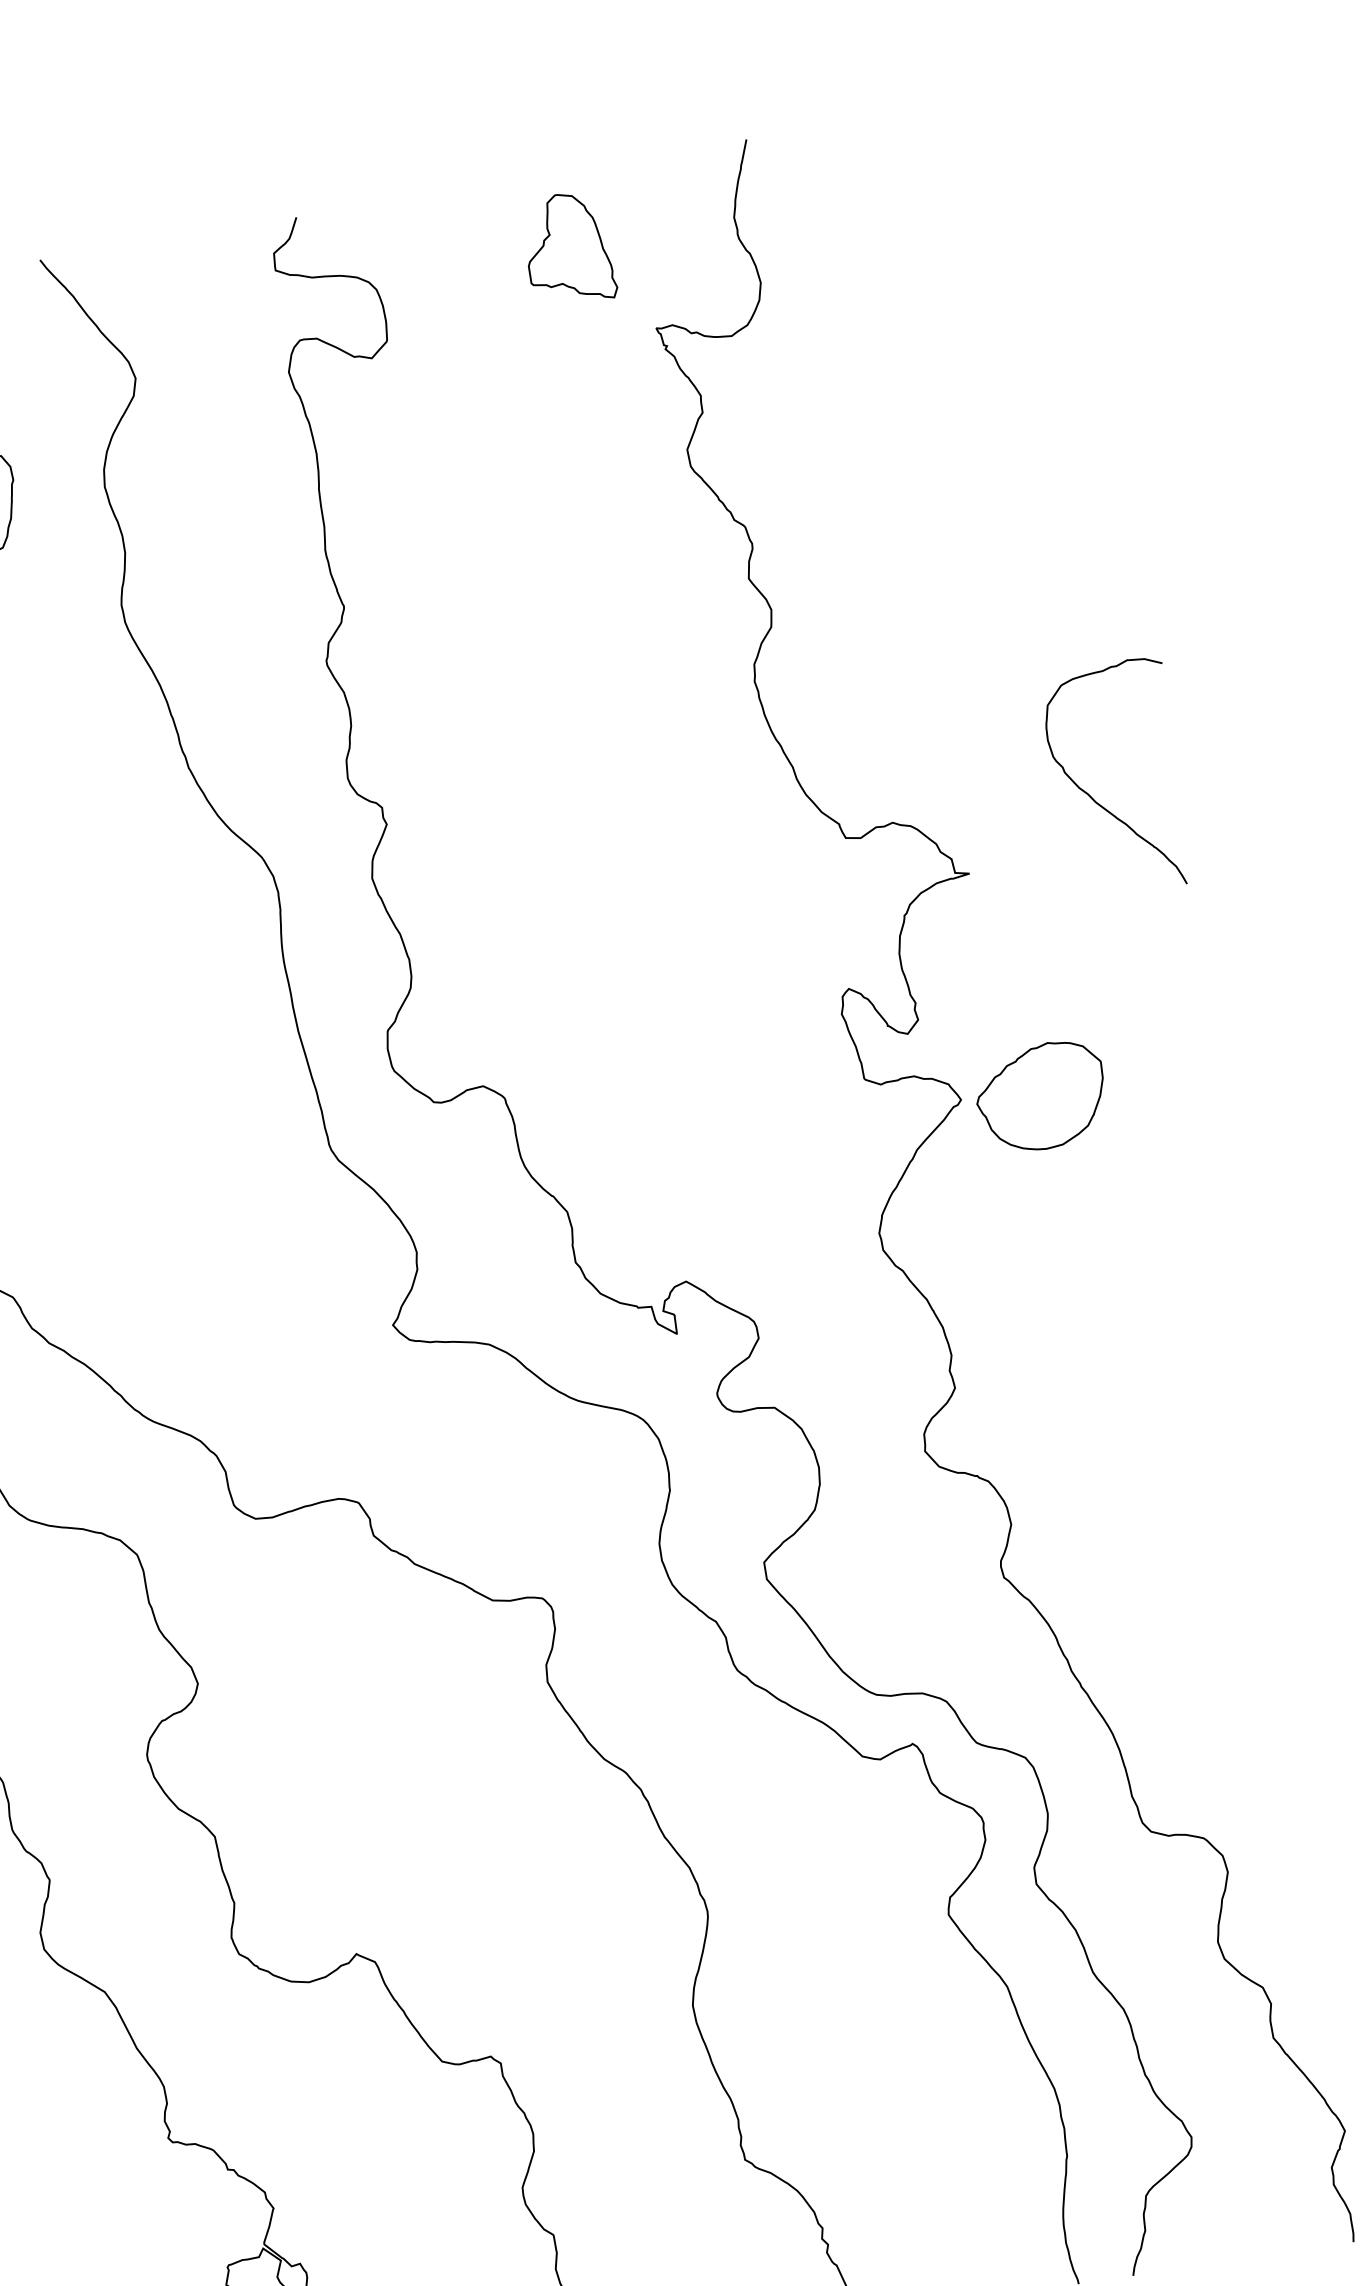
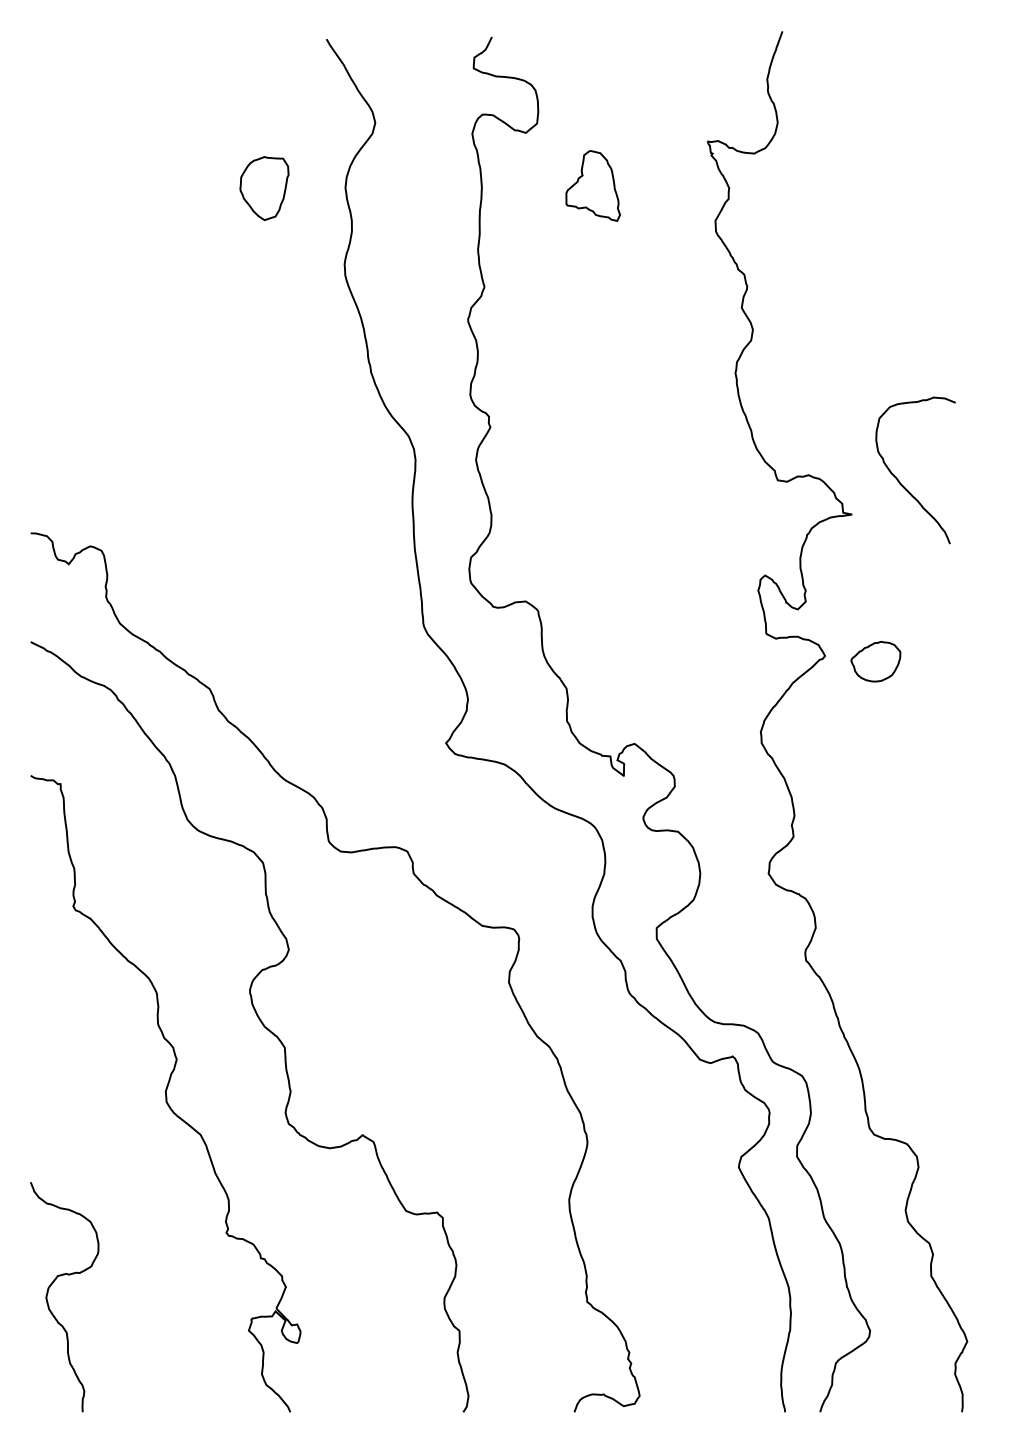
part: (567, 248) -> (592, 185), moved
curve: (1093, 797) -> (899, 480), moved
part: (1040, 1096) -> (875, 661), size x0.6

